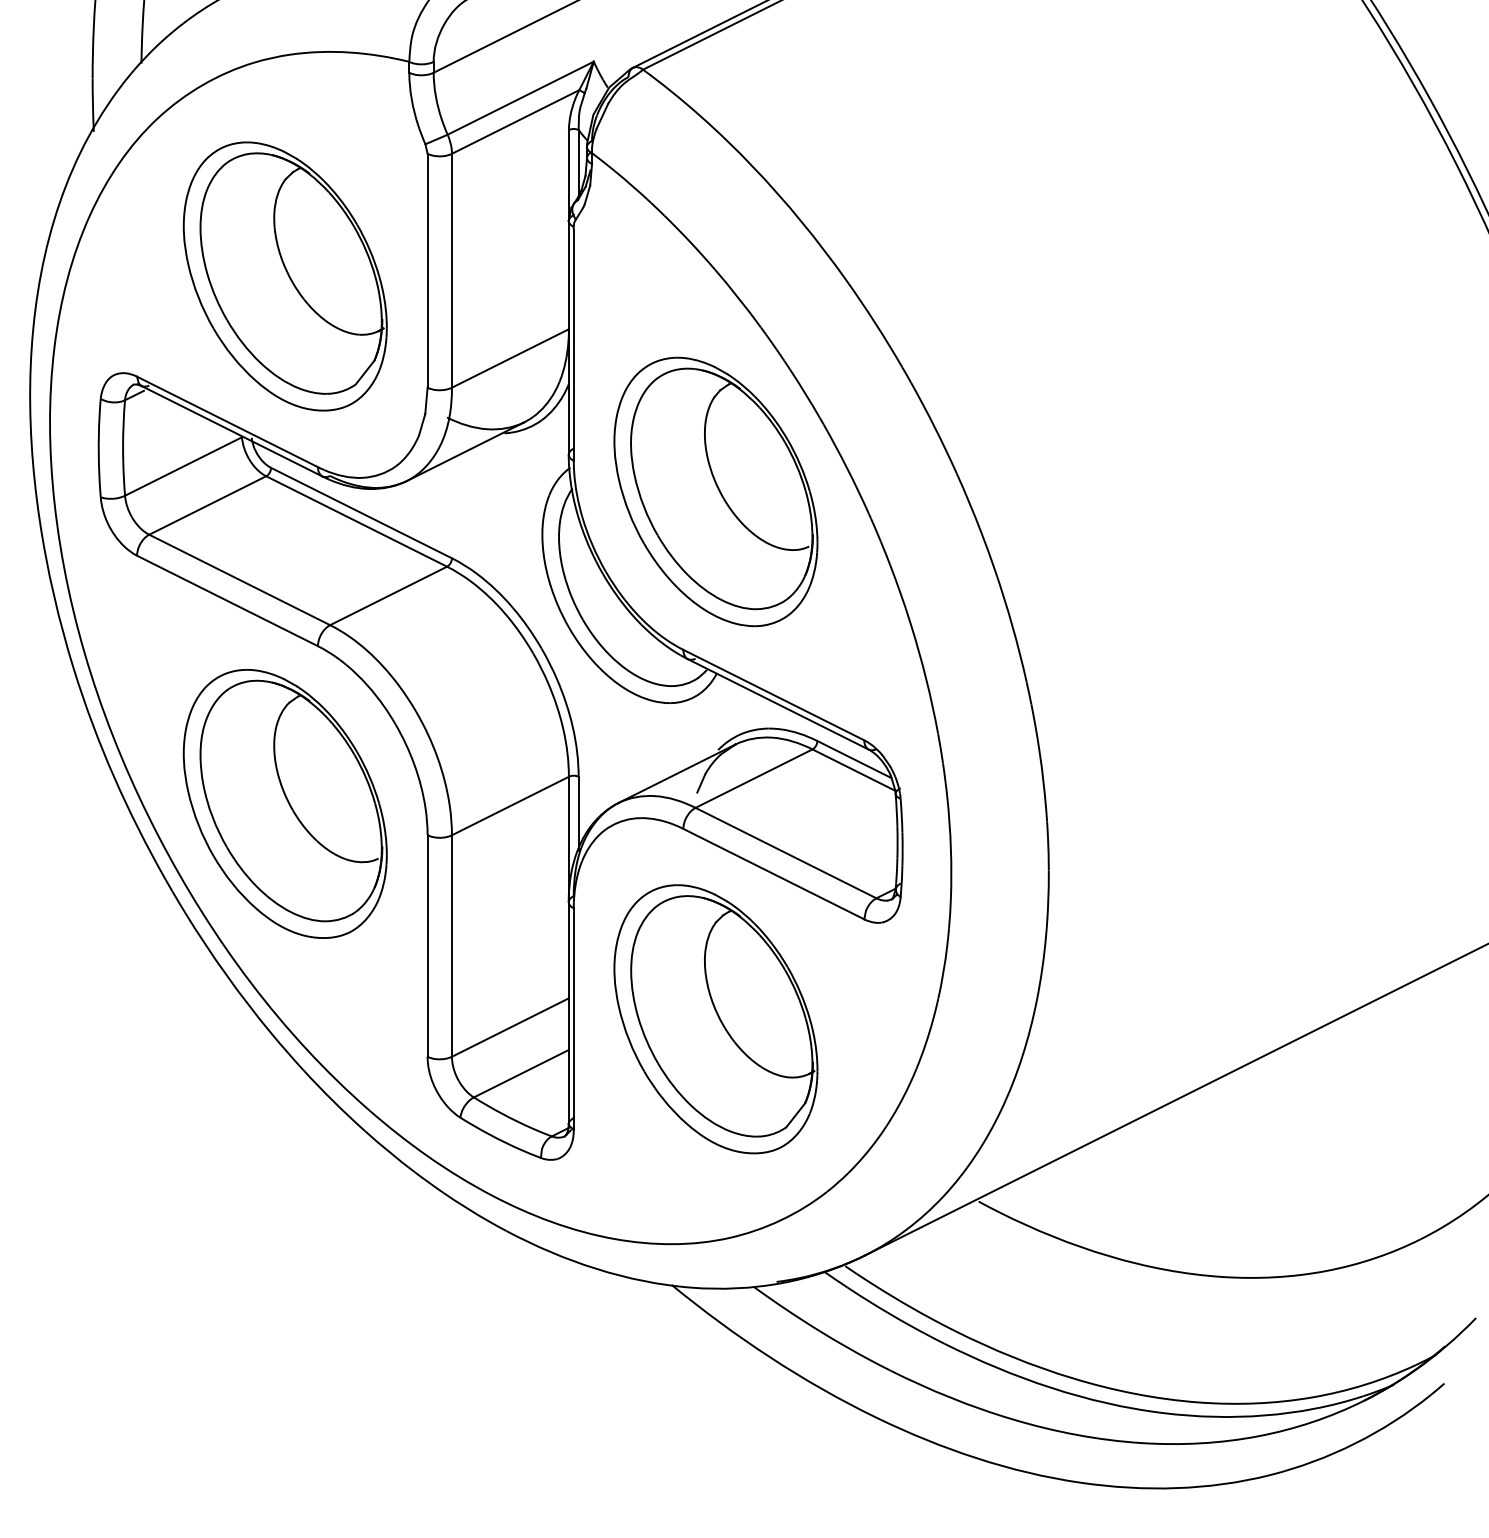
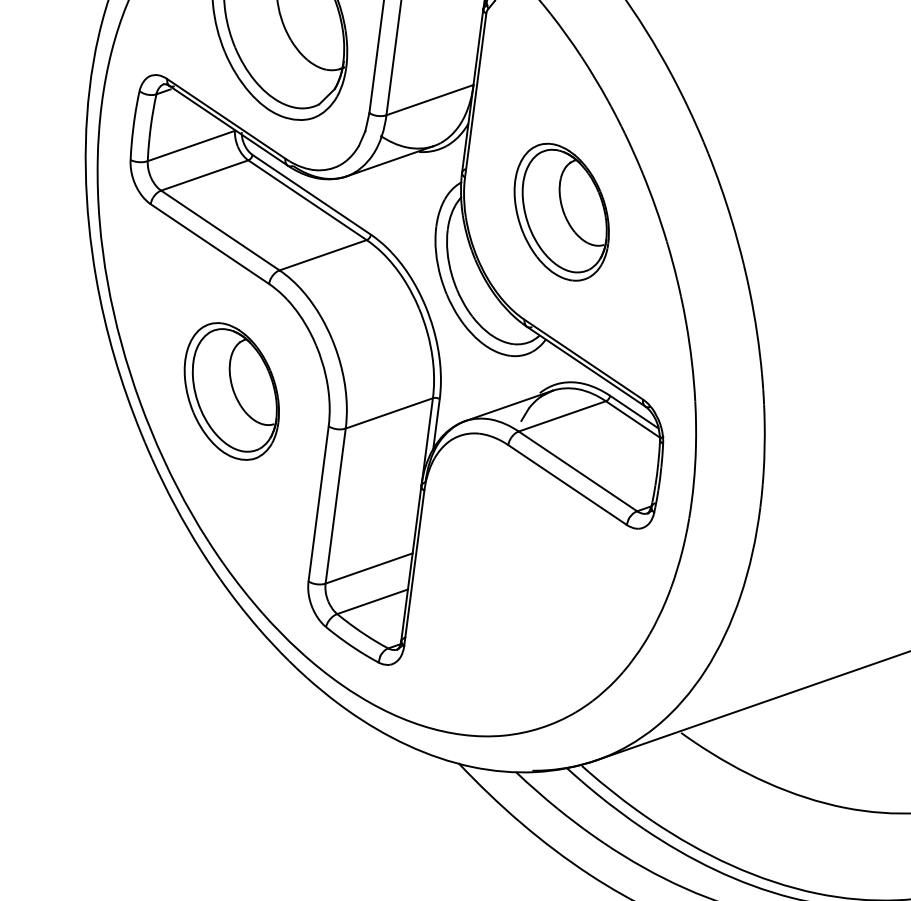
part: (715, 491) -> (561, 211), size x0.7
part: (284, 803) -> (231, 391), size x0.7
part: (715, 1019) -> (513, 581), removed

